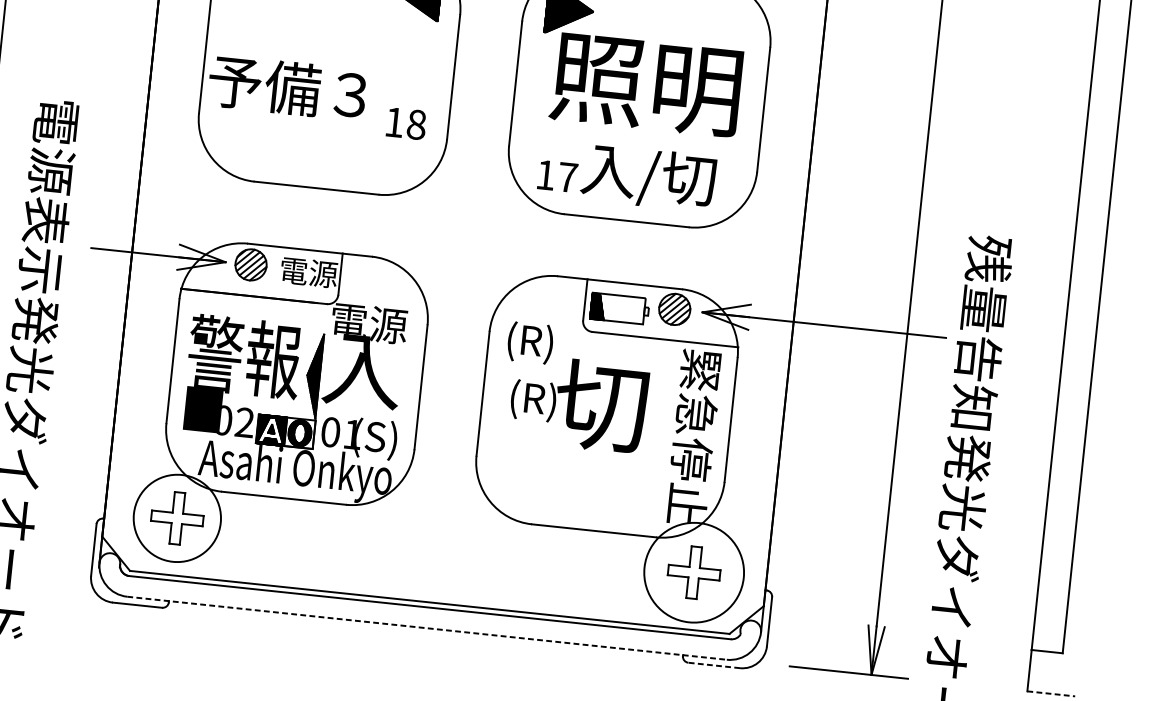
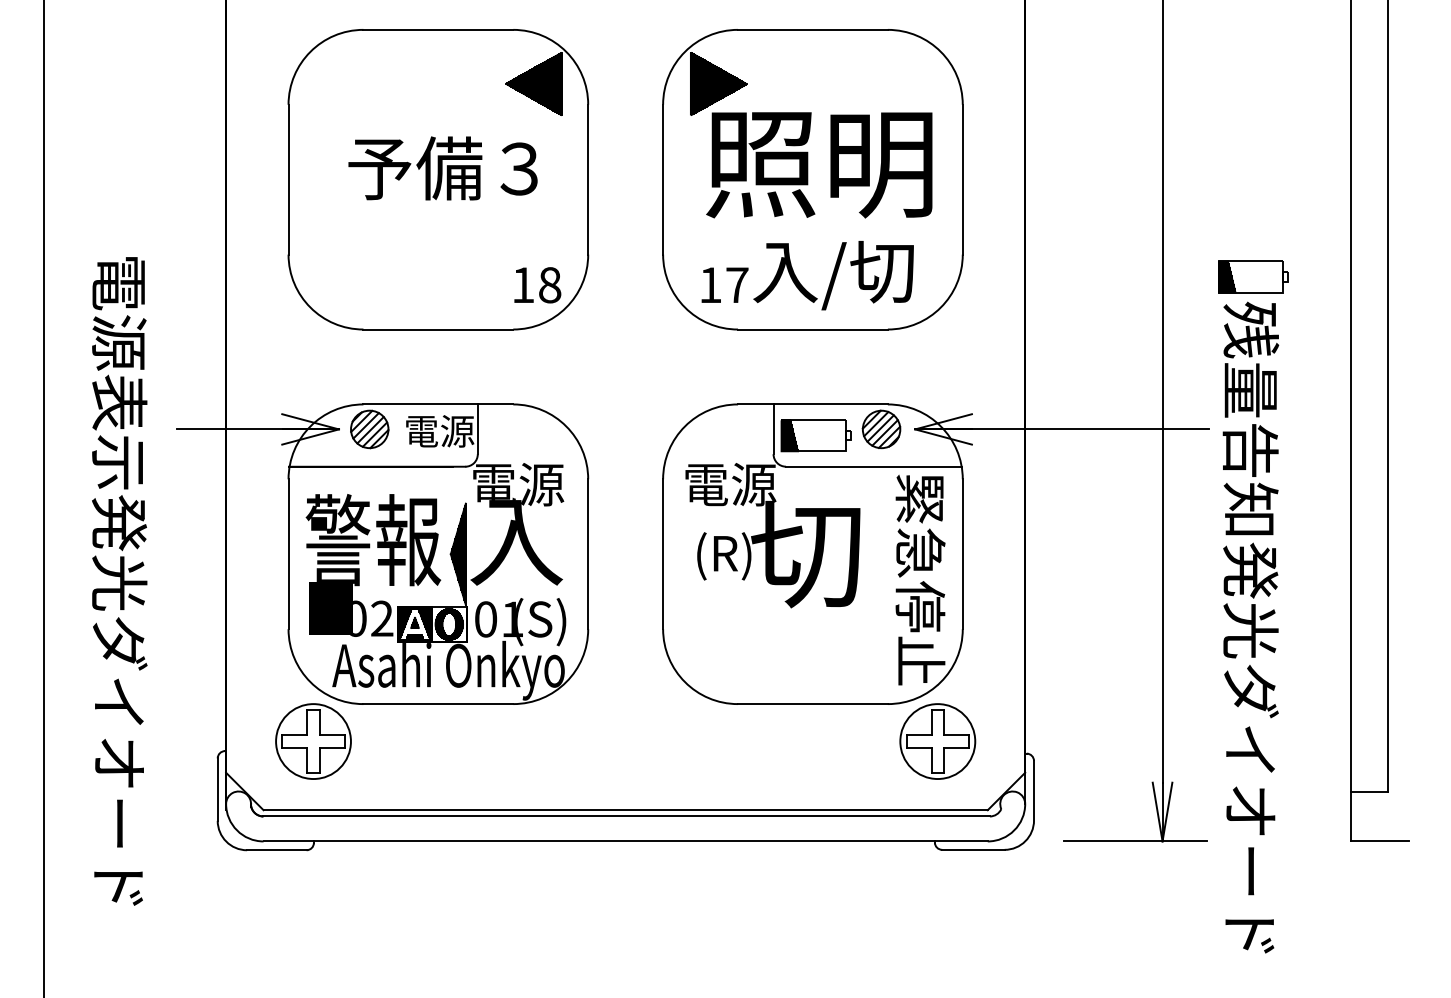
text: (287, 87) -> (442, 168), moved
text: (406, 123) -> (537, 285), moved
part: (995, 215) -> (1253, 276), added
text: (544, 344) -> (730, 487), (R) -> 電源
circle: (177, 518) -> (313, 741), size x0.71
circle: (693, 572) -> (937, 741), size x0.62
line: (427, 628) -> (626, 841), dashed -> solid
line: (713, 665) -> (972, 849), dashed -> solid
line: (1051, 693) -> (1379, 841), dashed -> solid

